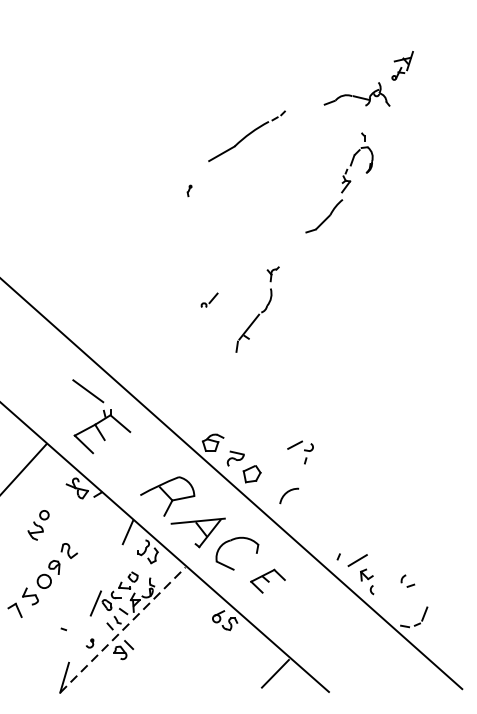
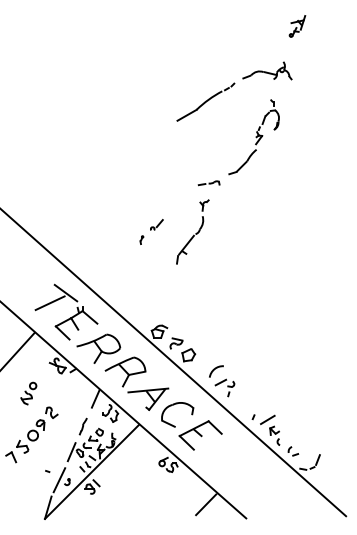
part: (402, 65) -> (297, 26), moved
part: (246, 135) -> (205, 101), moved
part: (189, 190) -> (141, 239), moved
part: (278, 244) -> (208, 183), added
line: (66, 405) -> (49, 303), added
part: (299, 451) -> (224, 387), moved
part: (131, 465) -> (98, 348), added
line: (110, 569) -> (82, 426), added
part: (267, 581) -> (200, 435), size x1.67
part: (408, 581) -> (293, 451), moved
line: (123, 629) -> (92, 471), dashed -> solid
line: (79, 641) -> (59, 480), added

